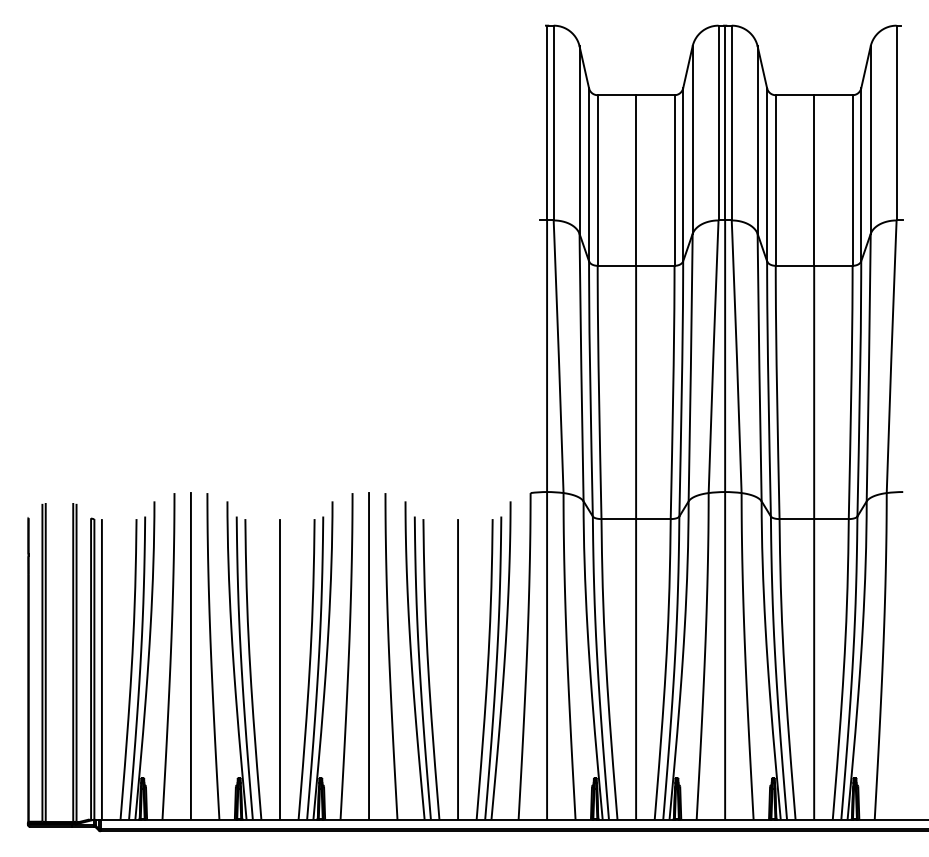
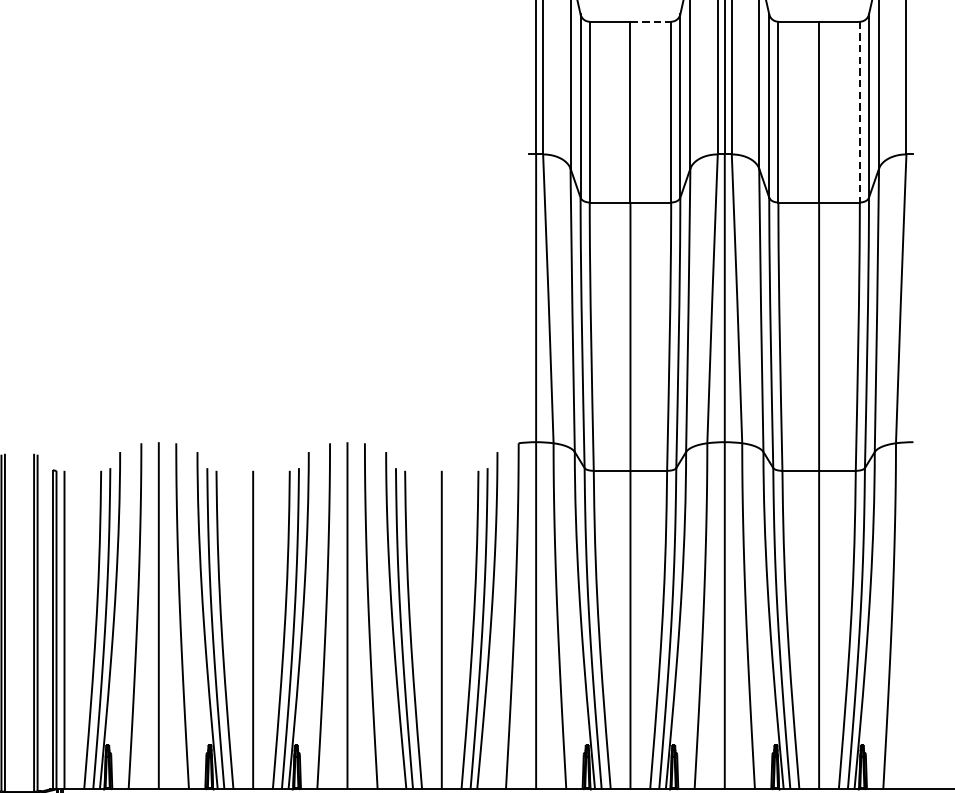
line: (655, 95) -> (651, 22), solid -> dashed
line: (852, 181) -> (859, 113), solid -> dashed

